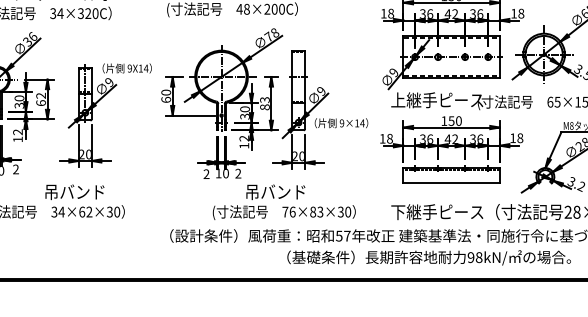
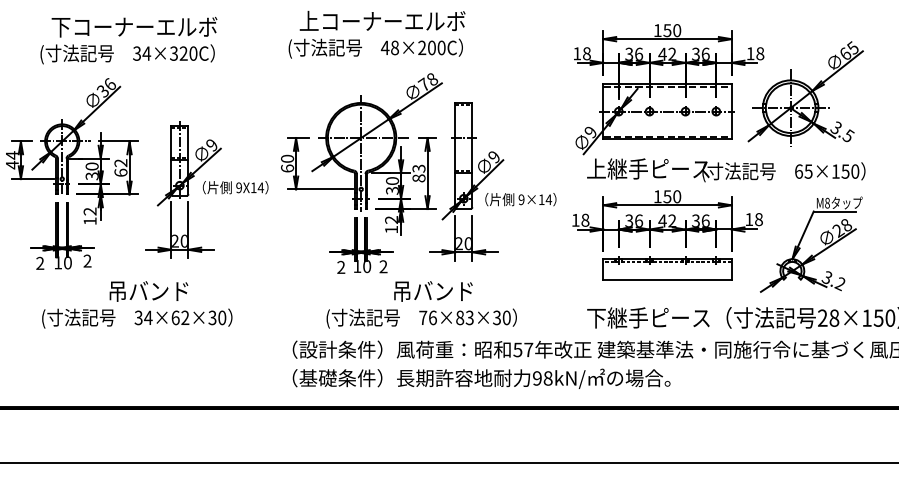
text: (127, 68) -> (235, 187), moved
text: (74, 192) -> (148, 291), moved
text: (284, 212) -> (421, 318), moved
text: (429, 257) -> (481, 378), moved

